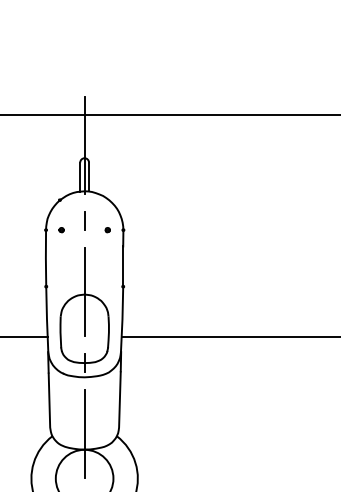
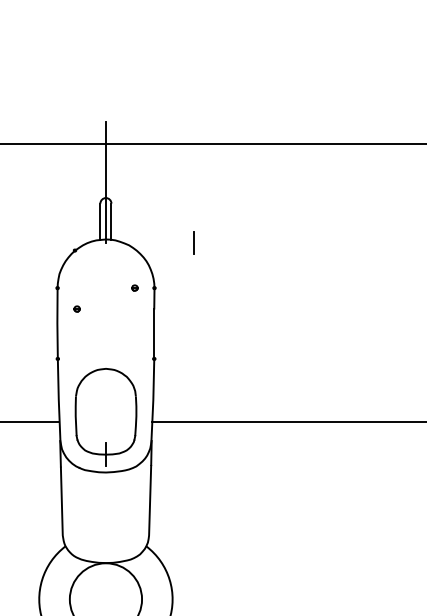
line: (84, 220) -> (193, 242), moved
part: (61, 229) -> (76, 308), moved
line: (85, 291) -> (106, 365), removed
line: (85, 433) -> (106, 542), removed

